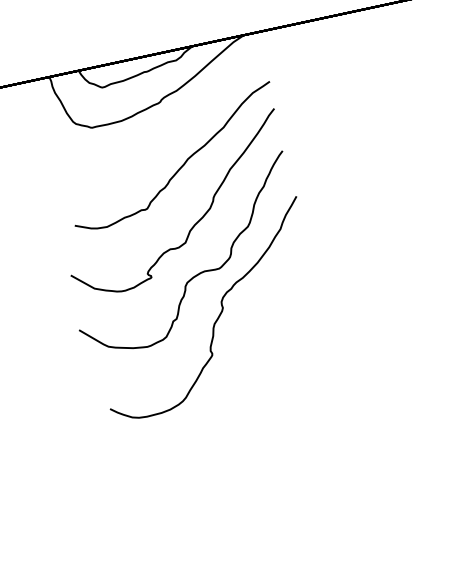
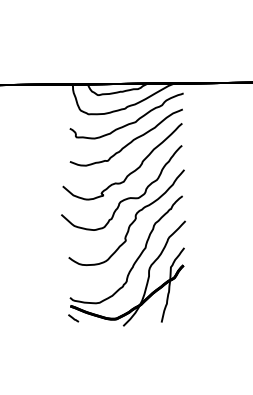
part: (175, 127) -> (130, 122), added
part: (236, 395) -> (133, 263), added

